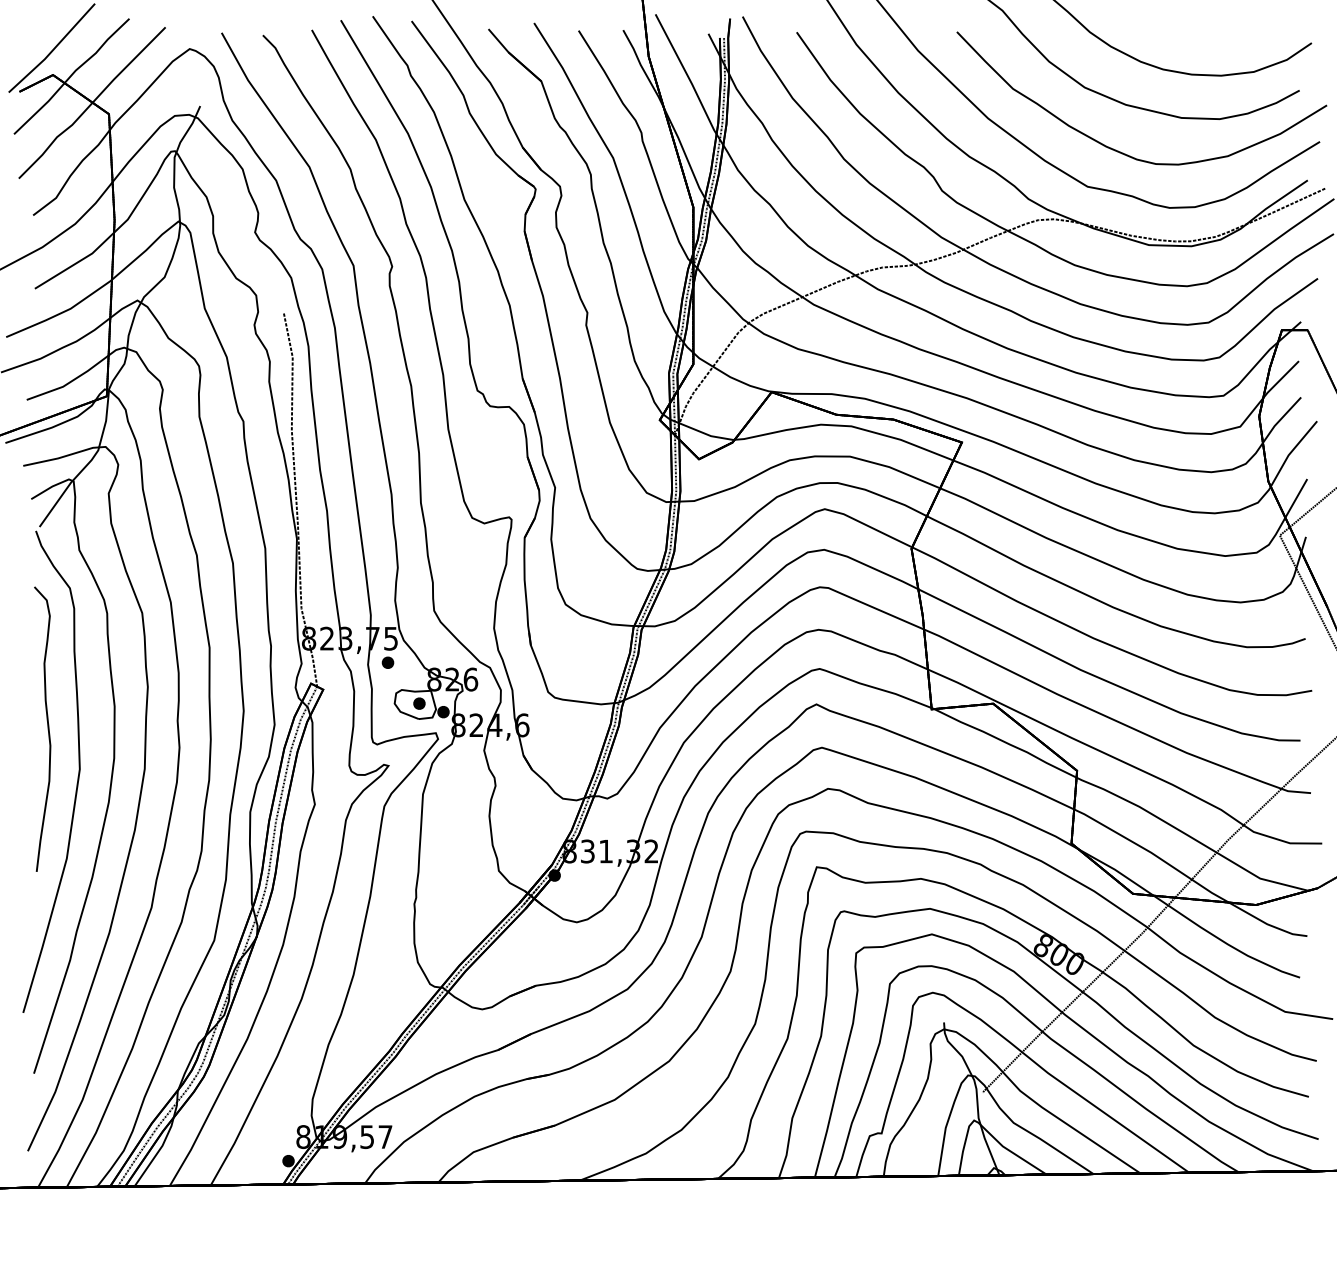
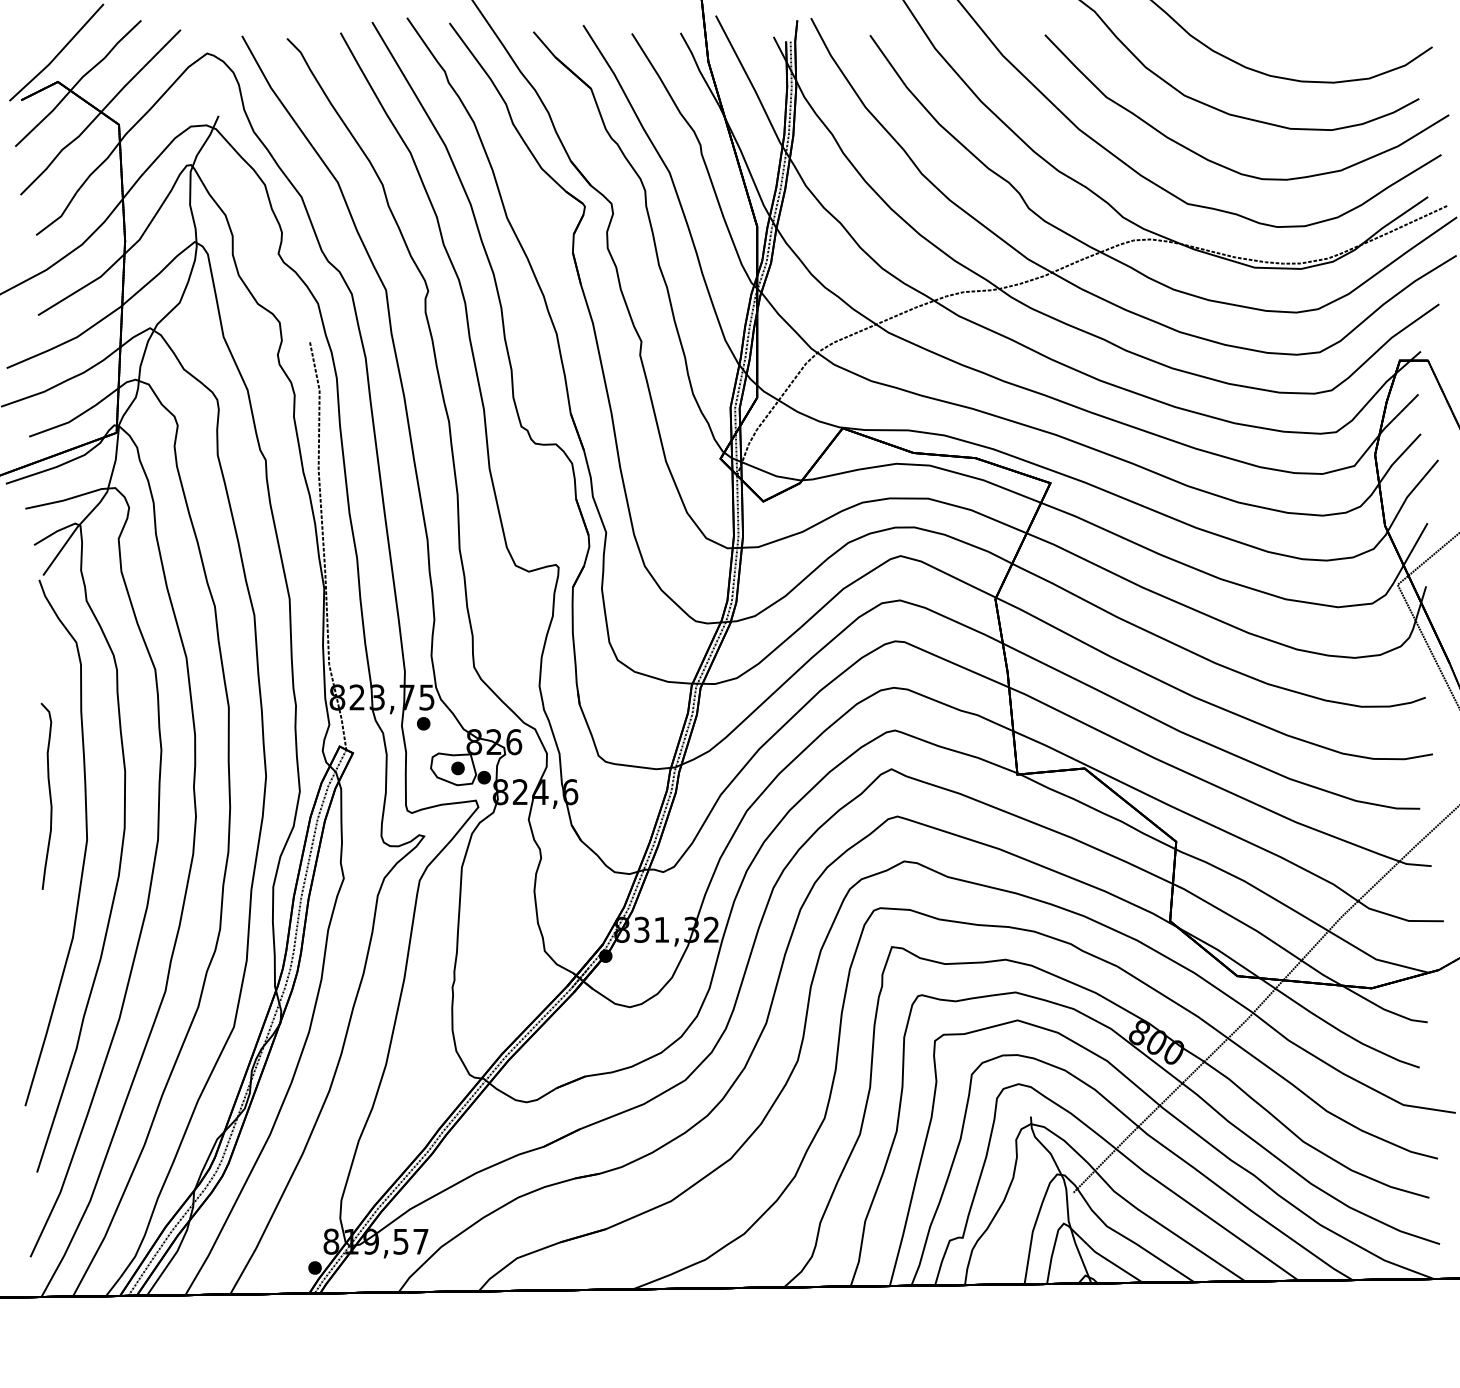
part: (42, 729) -> (46, 796), size x0.6

